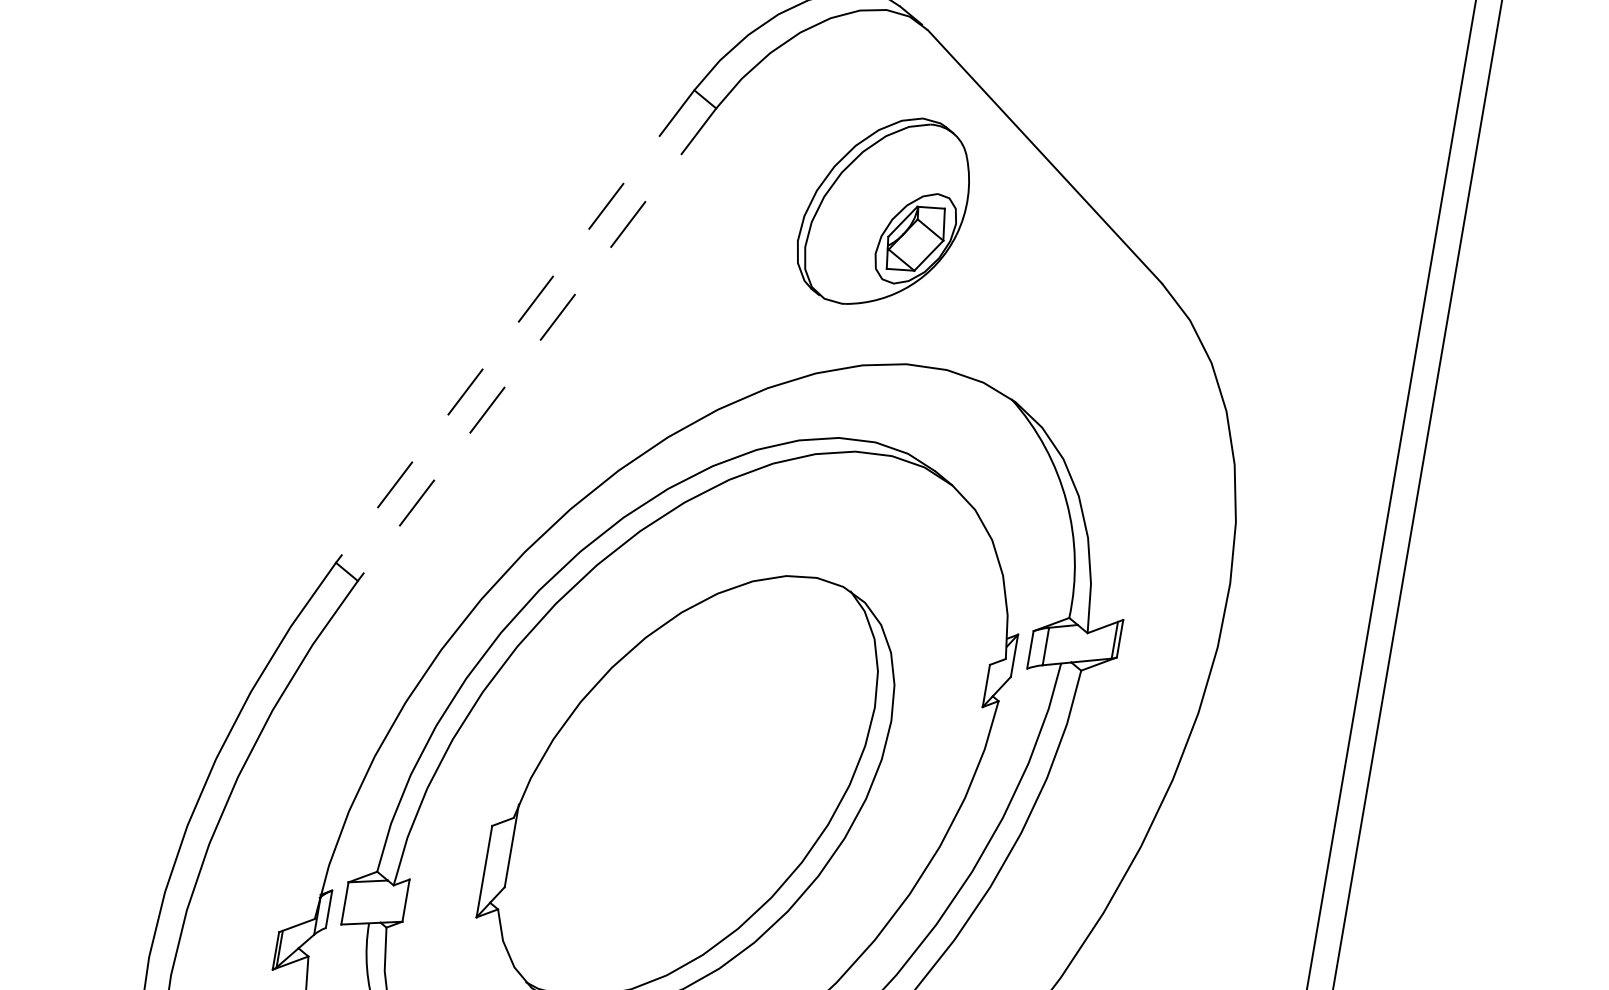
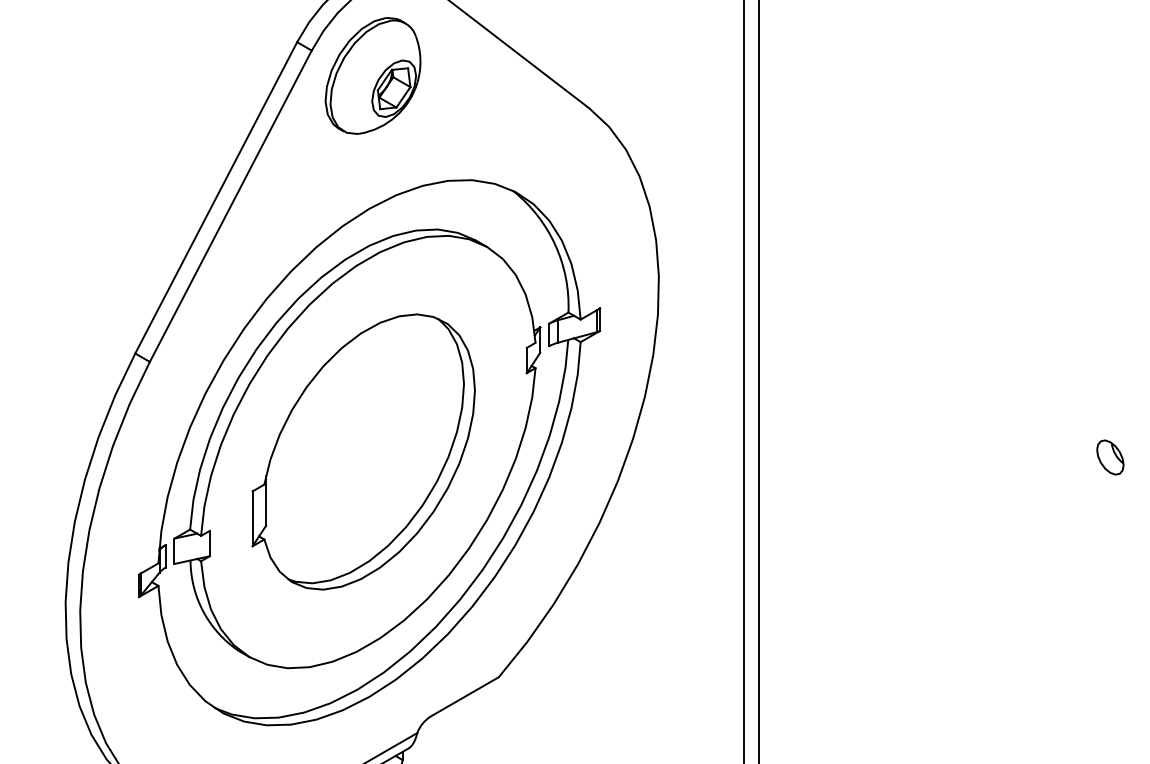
part: (883, 210) -> (372, 75), moved
line: (515, 327) -> (216, 198), dashed -> solid
line: (536, 344) -> (230, 206), dashed -> solid

